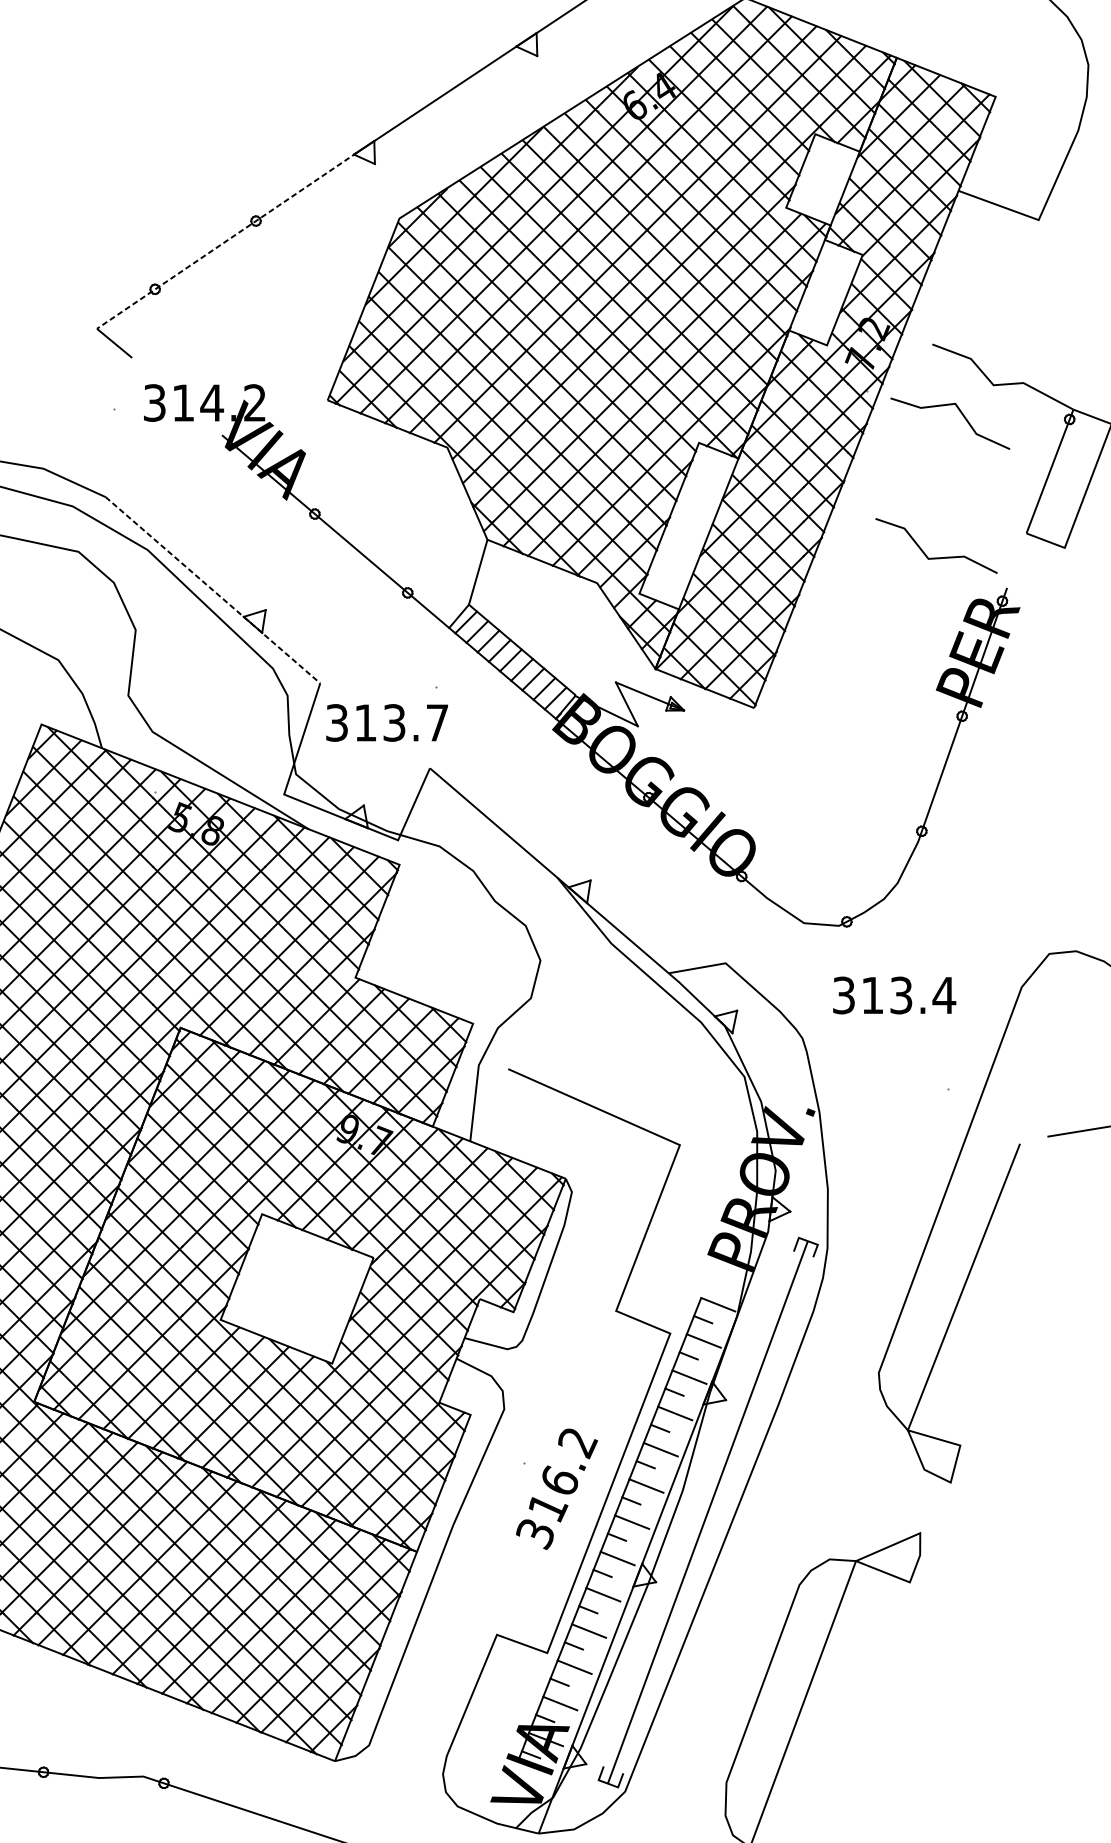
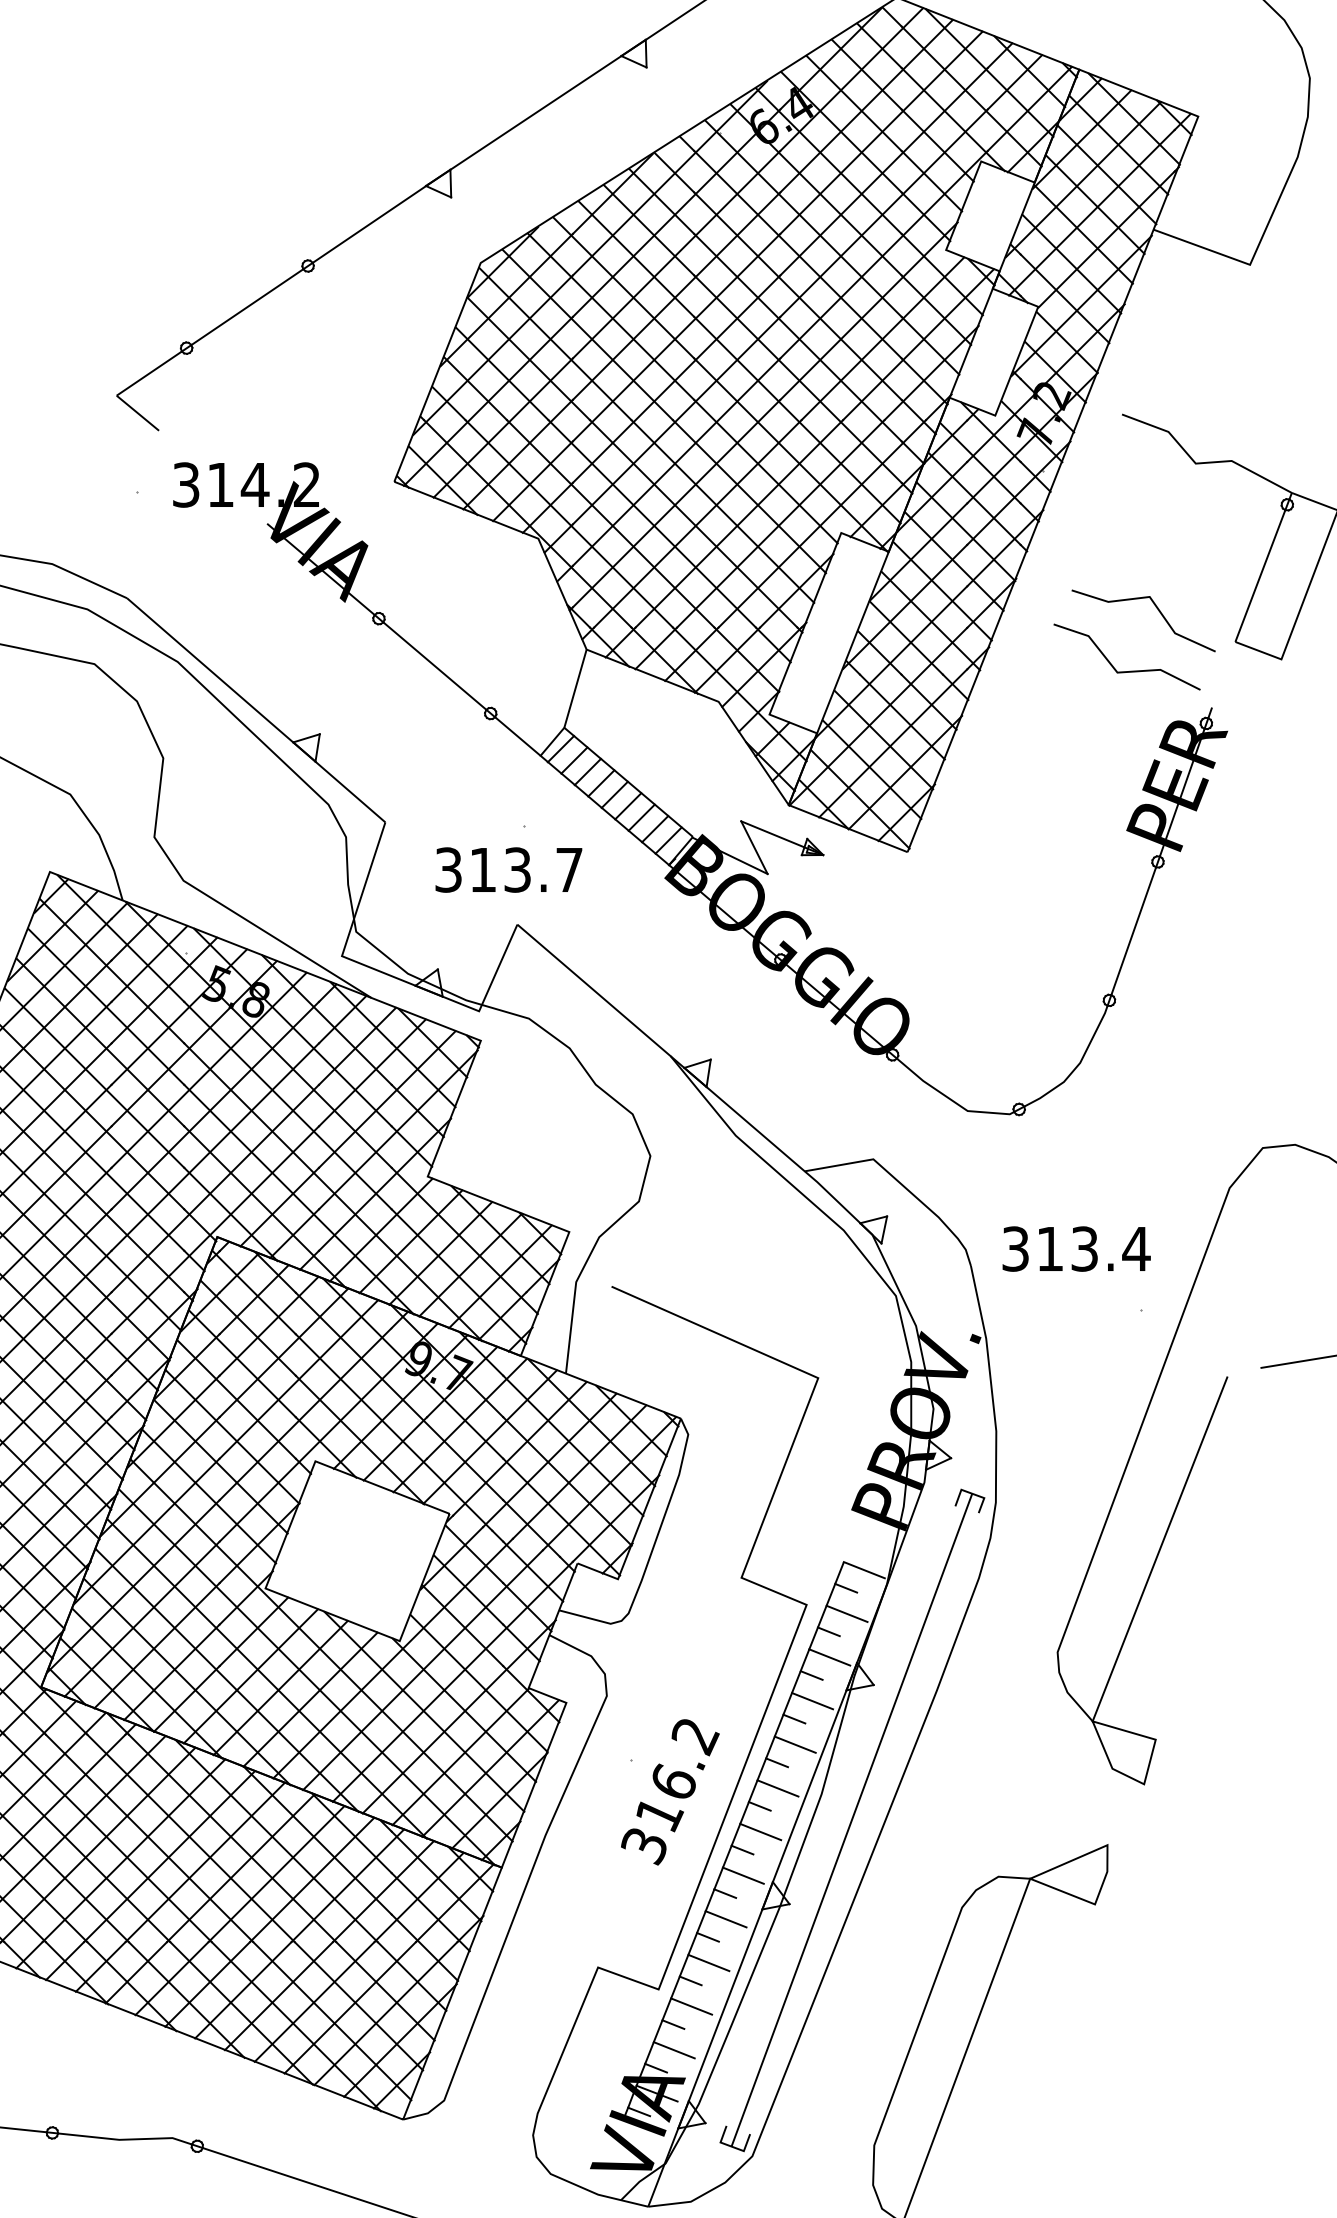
line: (227, 240) -> (273, 289), dashed -> solid
line: (962, 415) -> (1158, 611), moved
line: (213, 590) -> (256, 710), dashed -> solid
text: (386, 722) -> (508, 869), moved
text: (894, 995) -> (1076, 1248), moved

